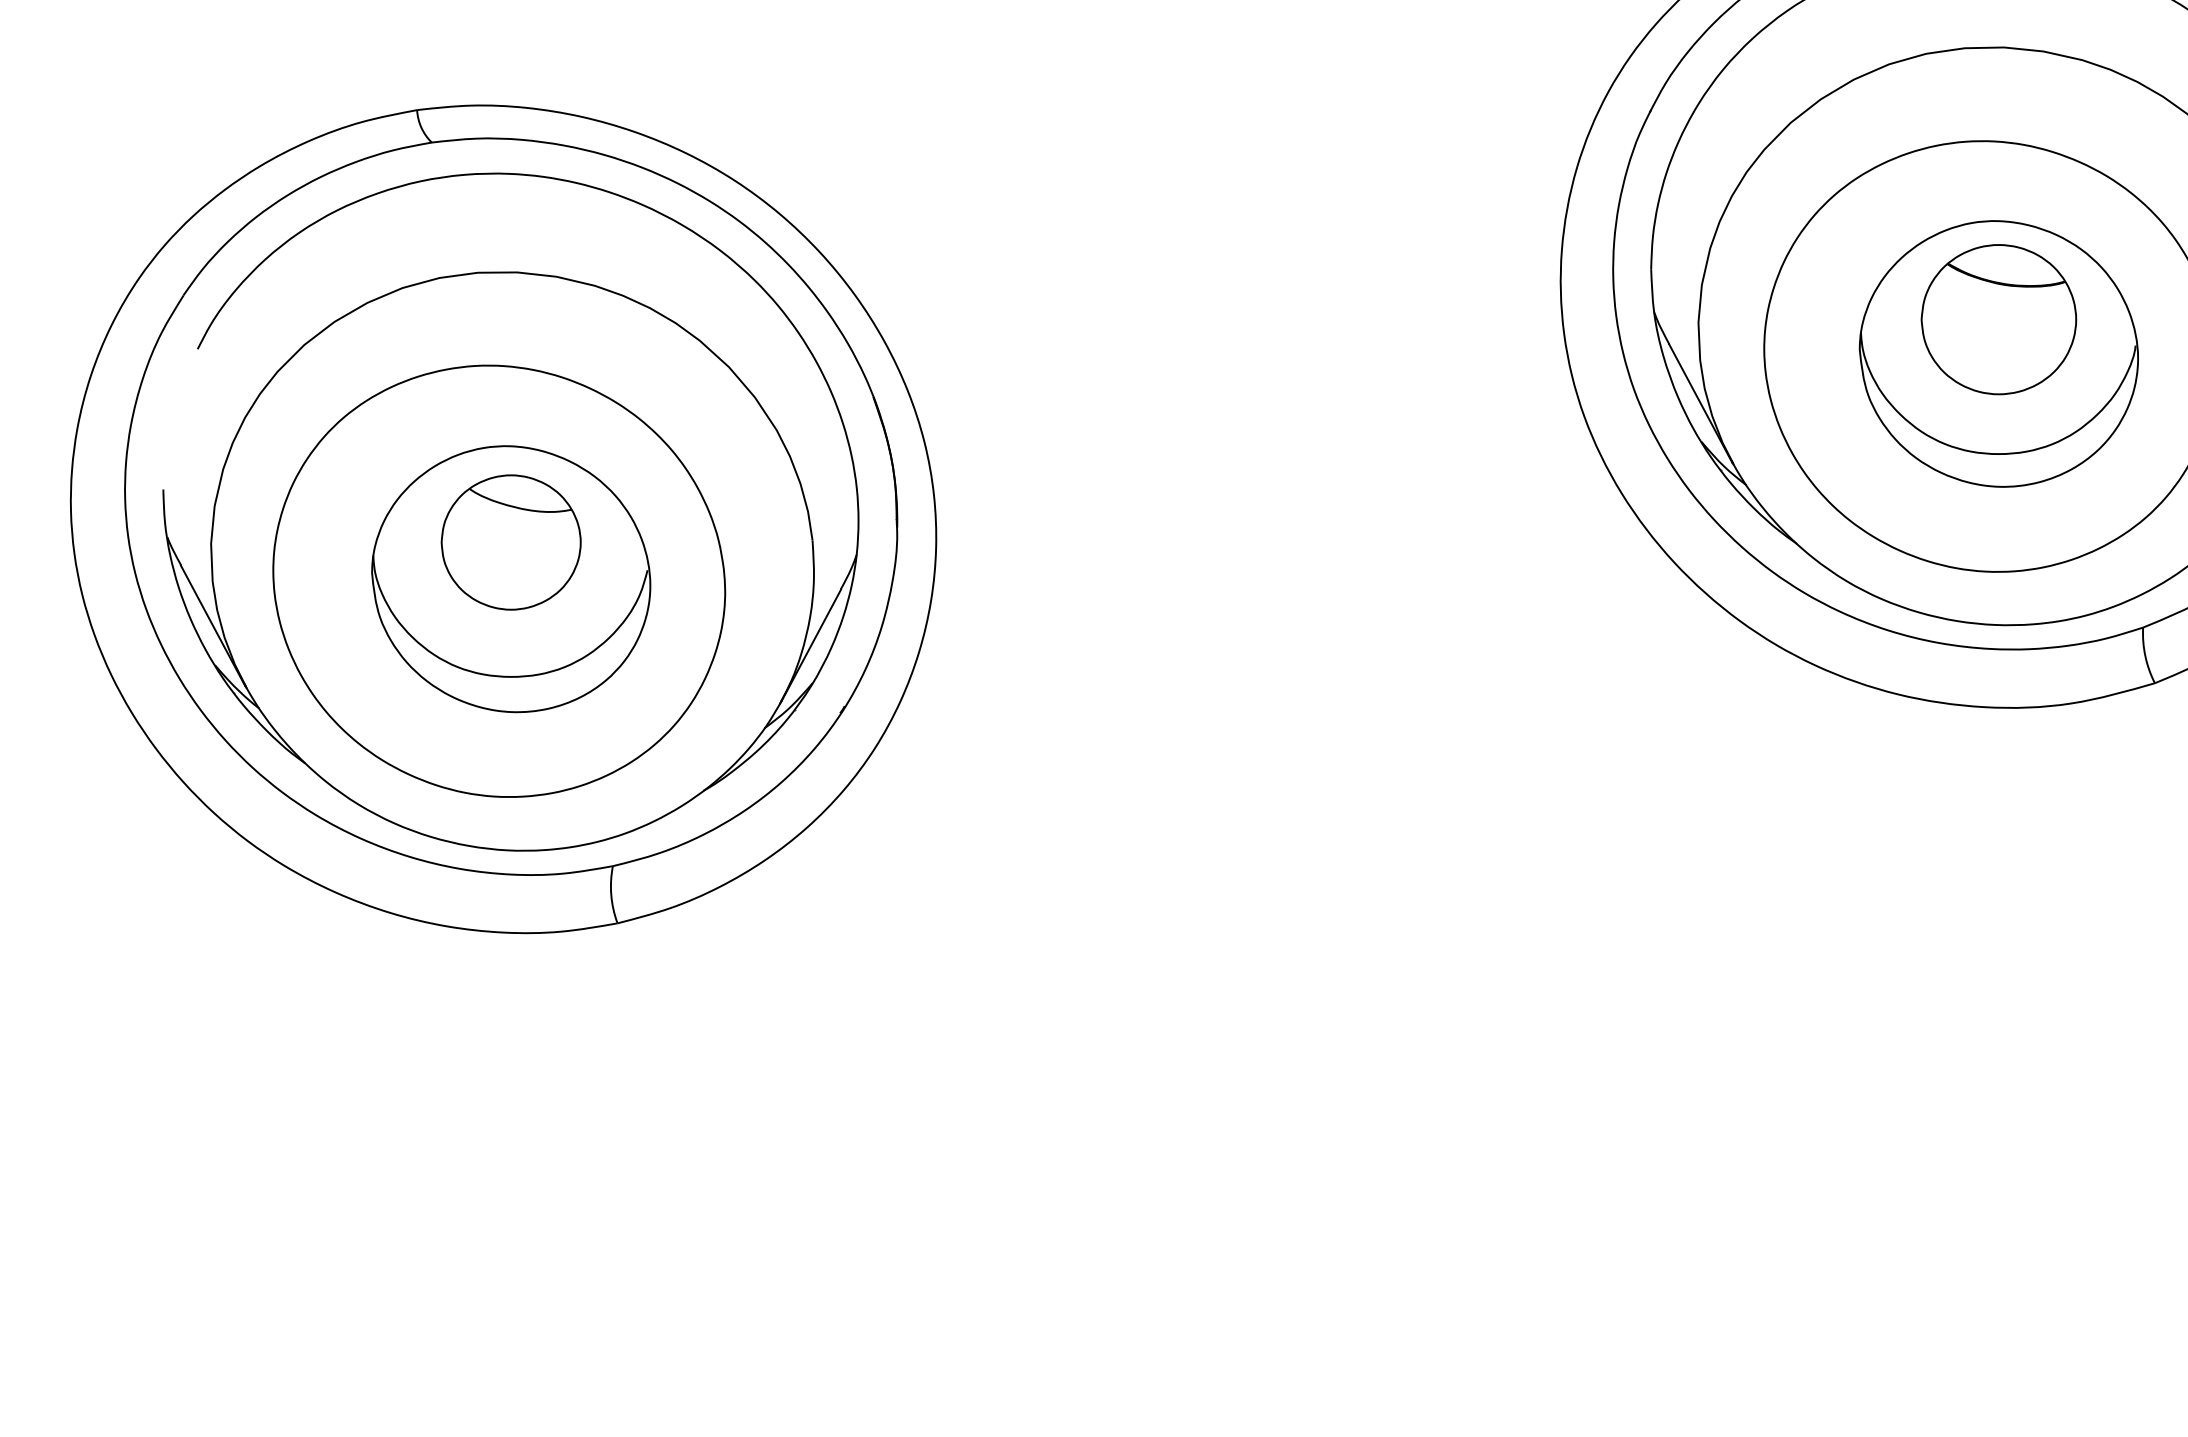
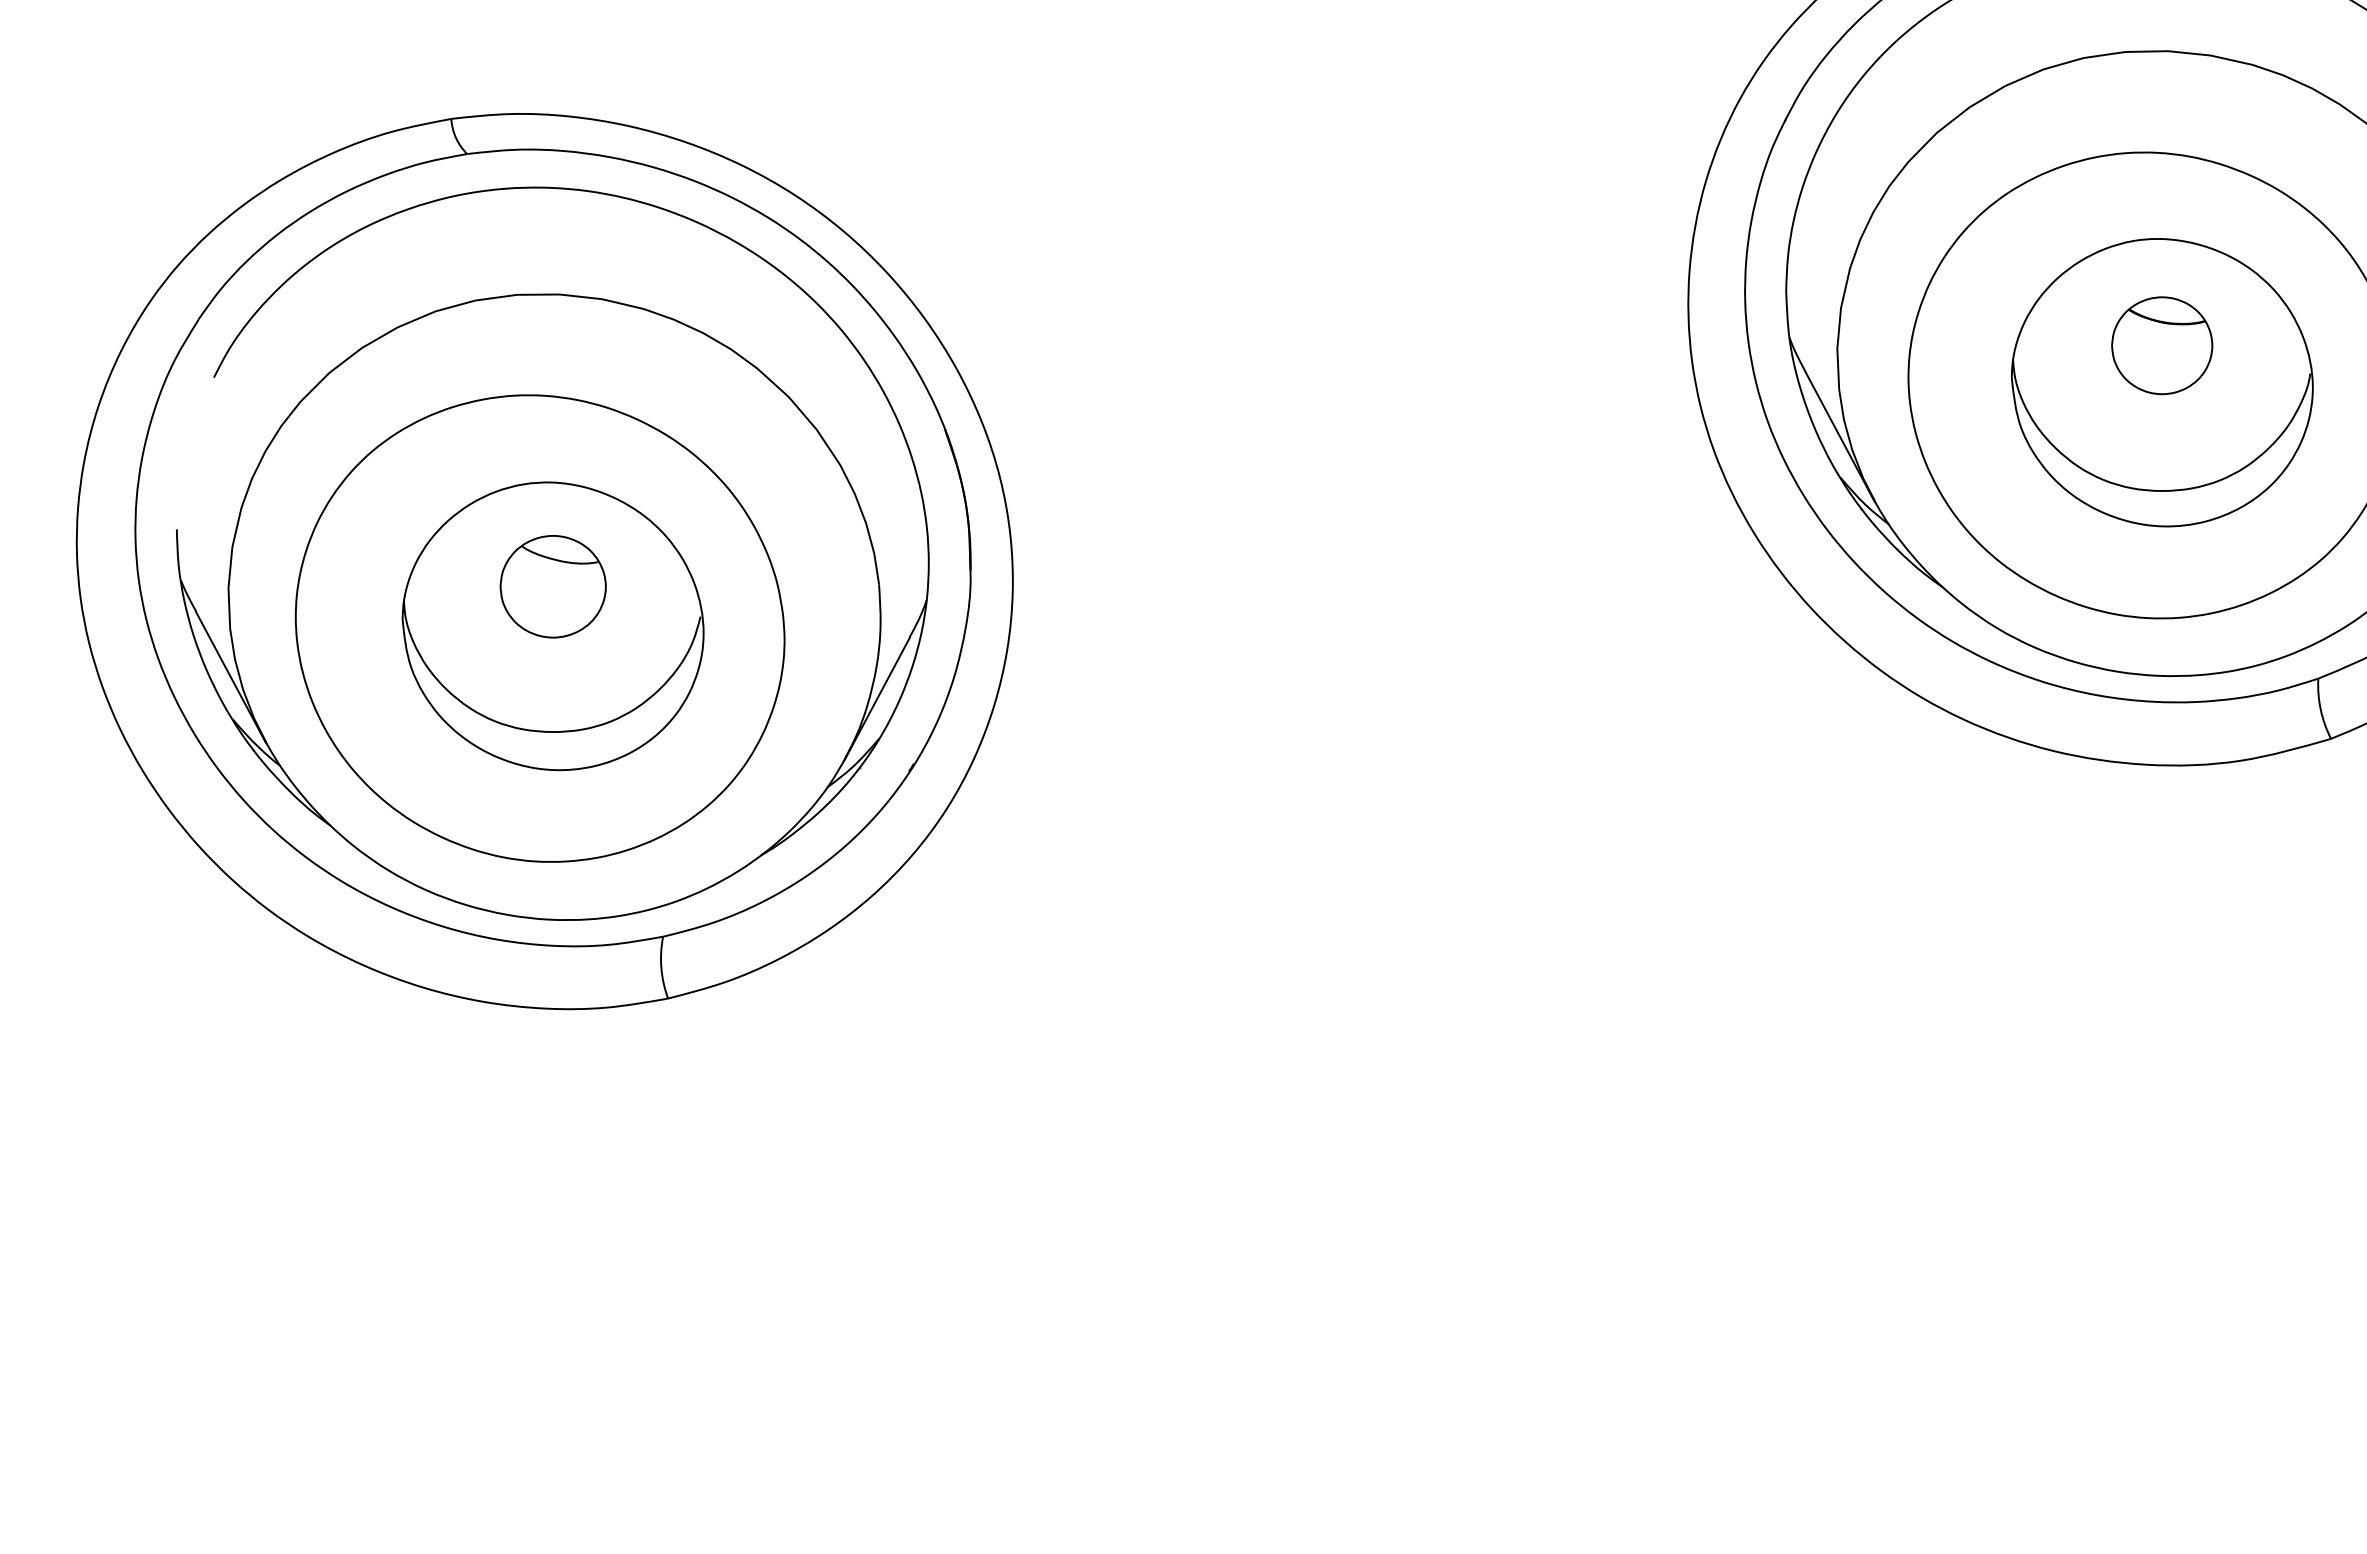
part: (1998, 319) -> (2161, 345), size x0.6
part: (511, 542) -> (553, 586), size x0.7

